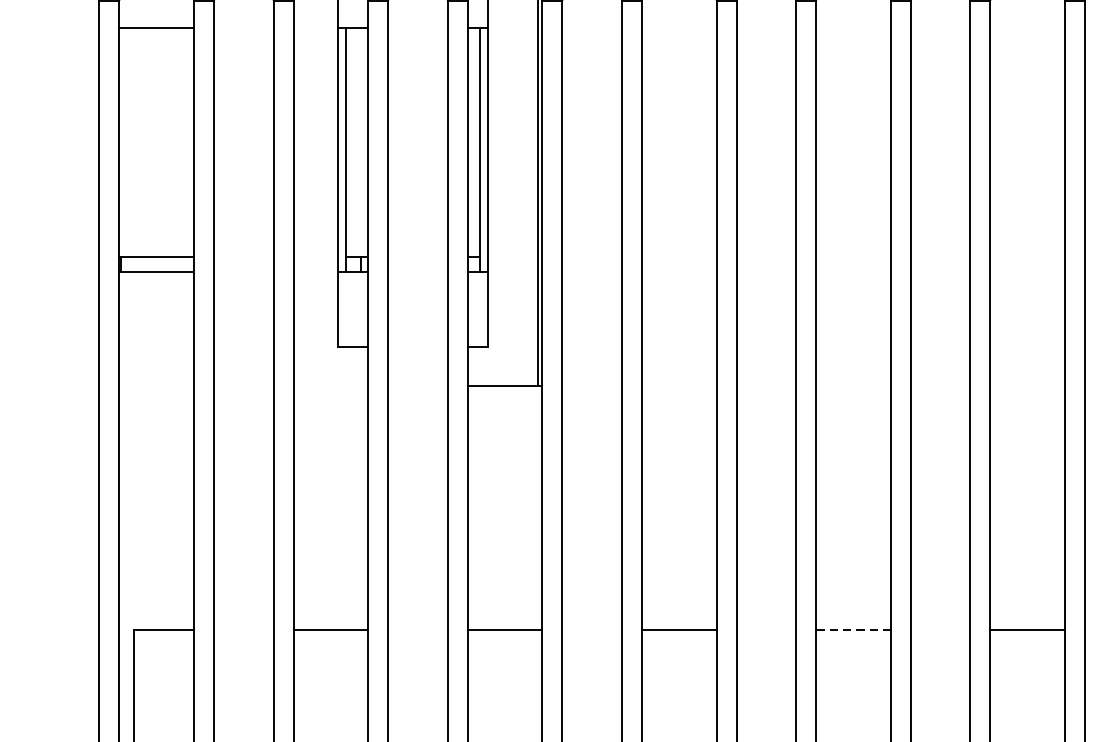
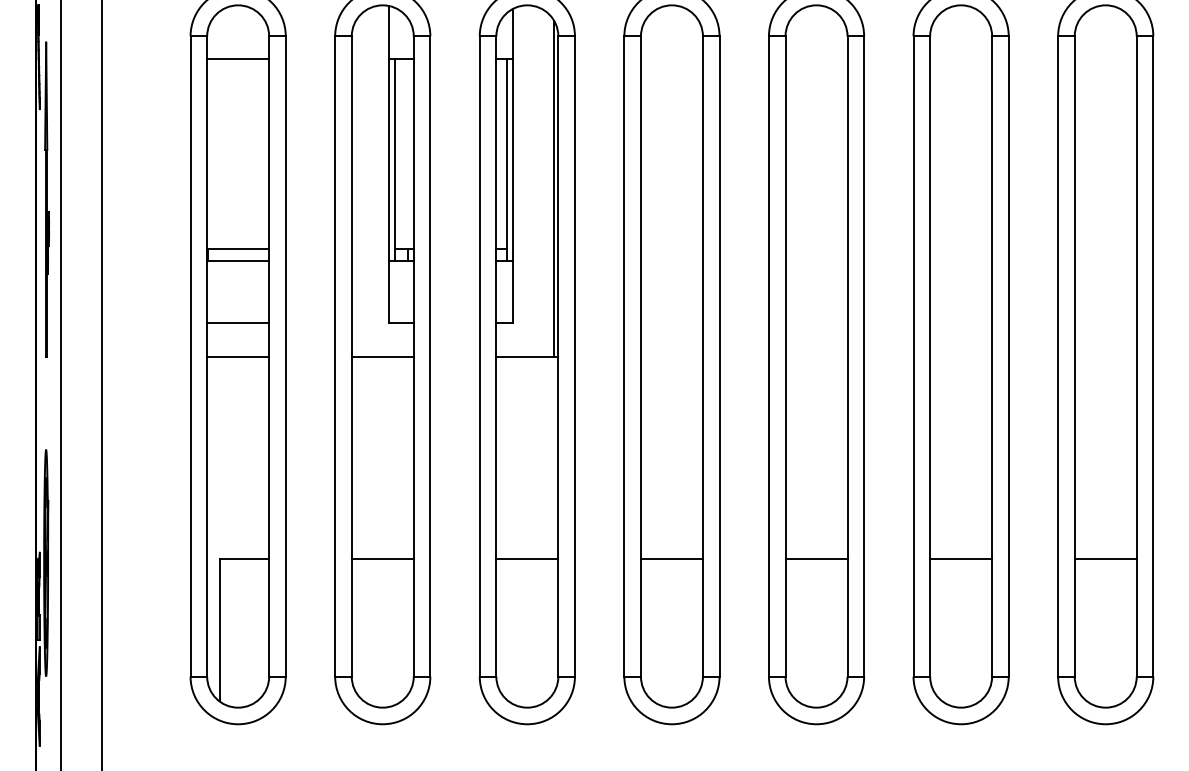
line: (157, 346) -> (238, 323), added
line: (157, 386) -> (238, 356), added
line: (330, 386) -> (382, 356), added
line: (853, 629) -> (816, 558), dashed -> solid

